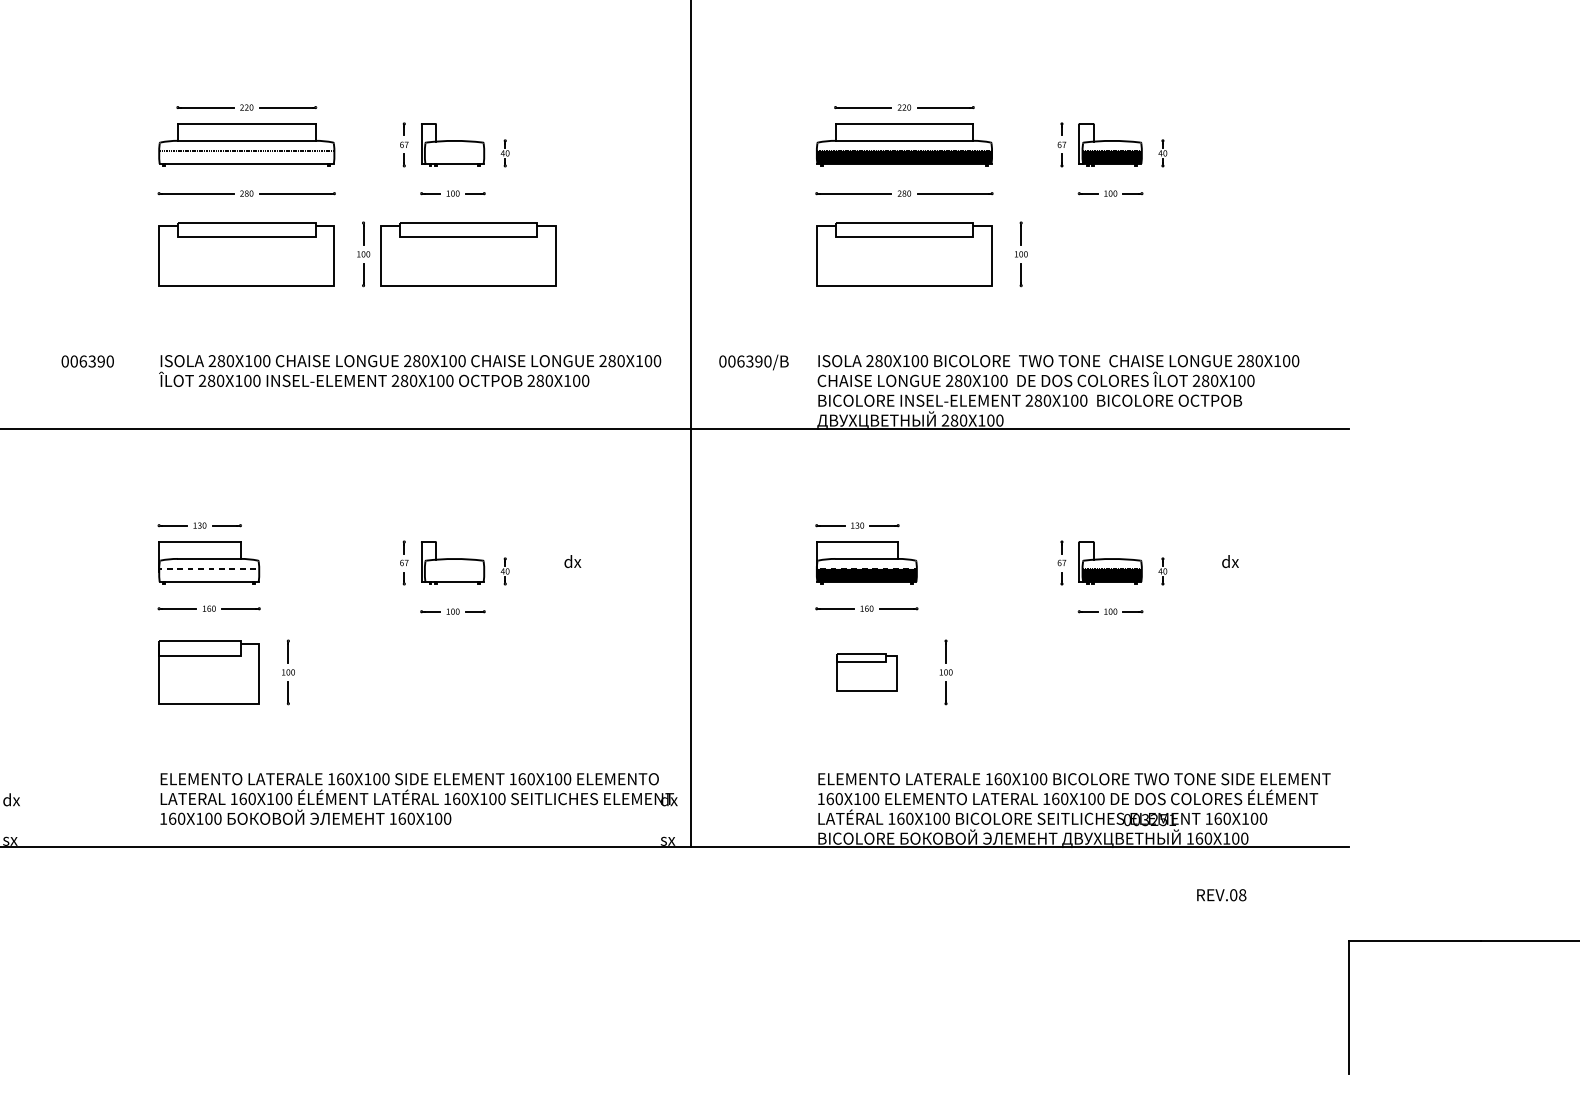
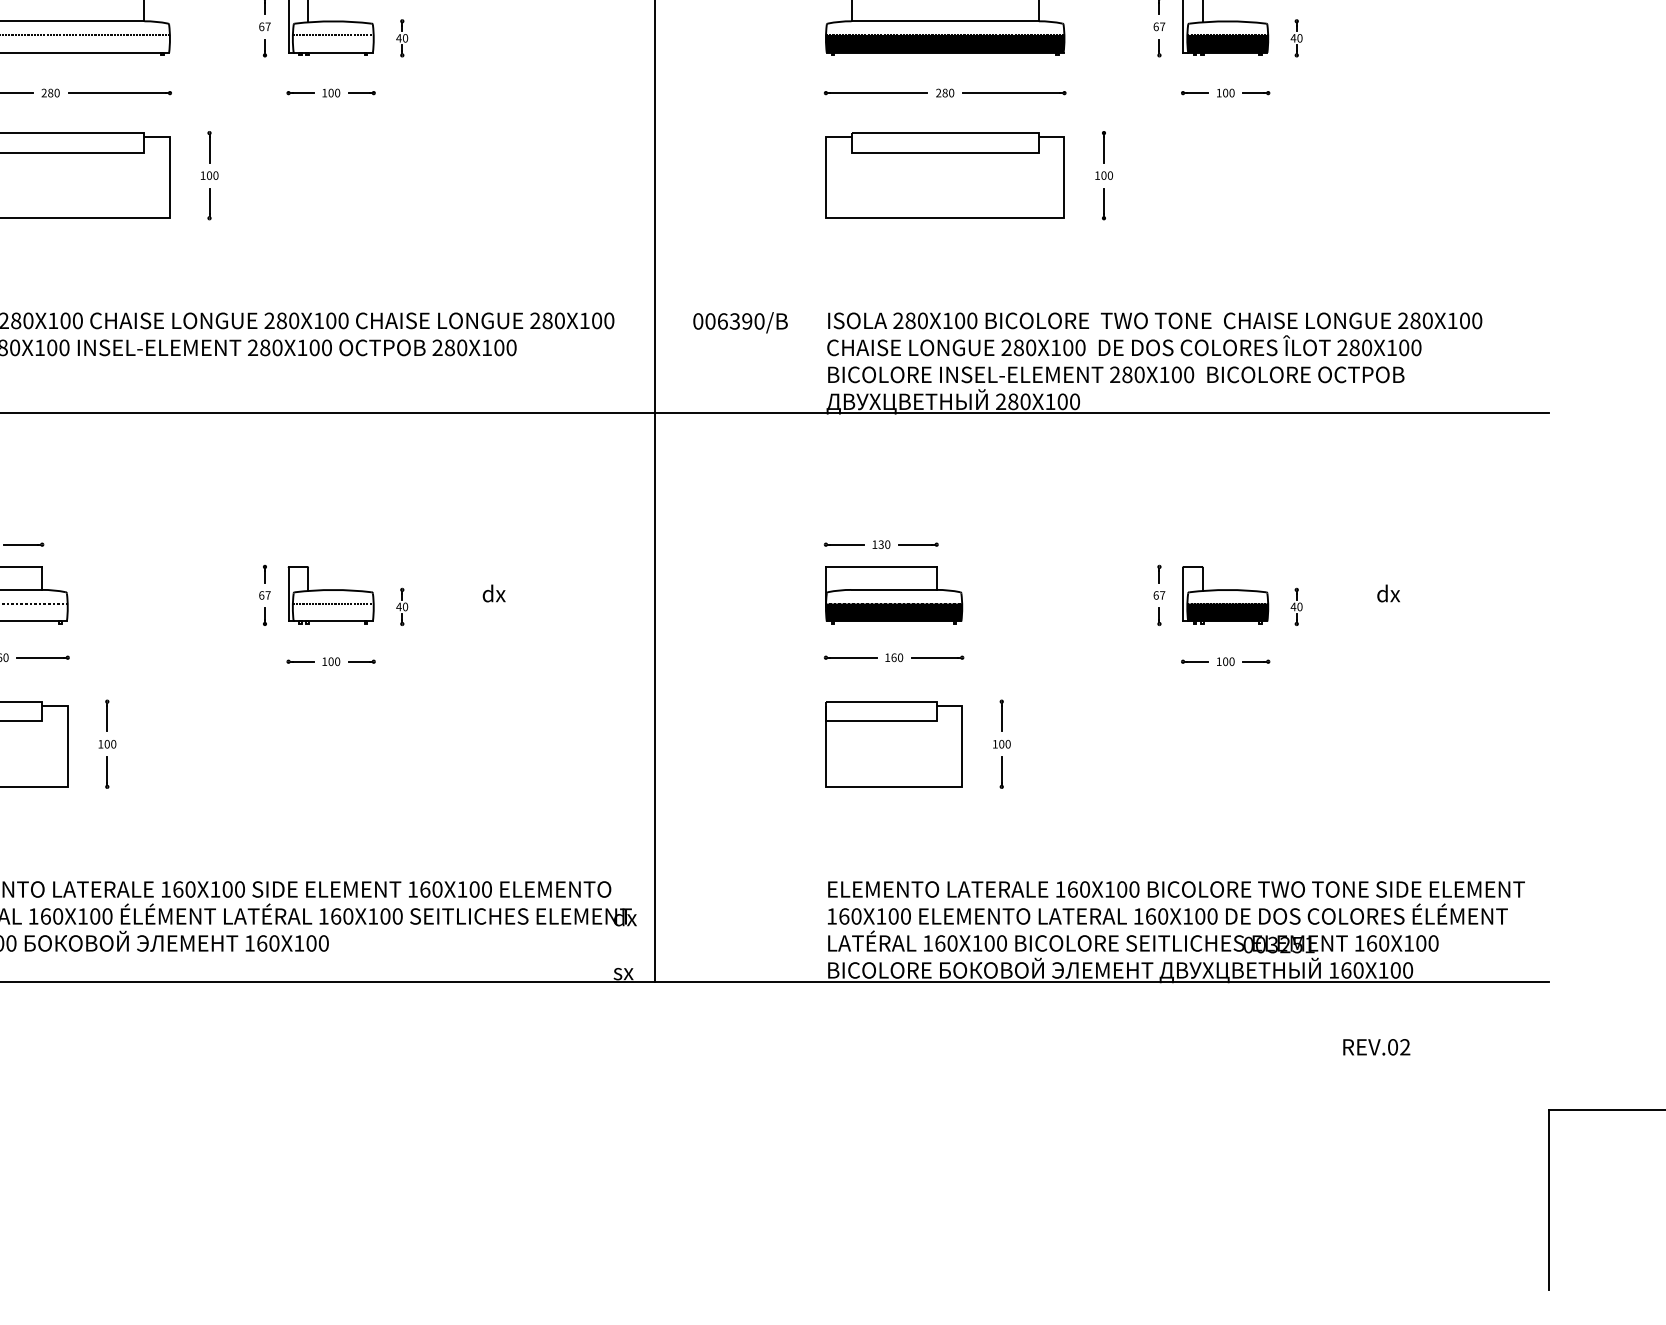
line: (454, 150) -> (333, 34), added
part: (468, 254) -> (352, 175), removed
line: (454, 568) -> (333, 602), added
part: (866, 672) -> (893, 744), size x1.67
text: (1242, 895) -> (1404, 1047), REV.08 -> REV.02

